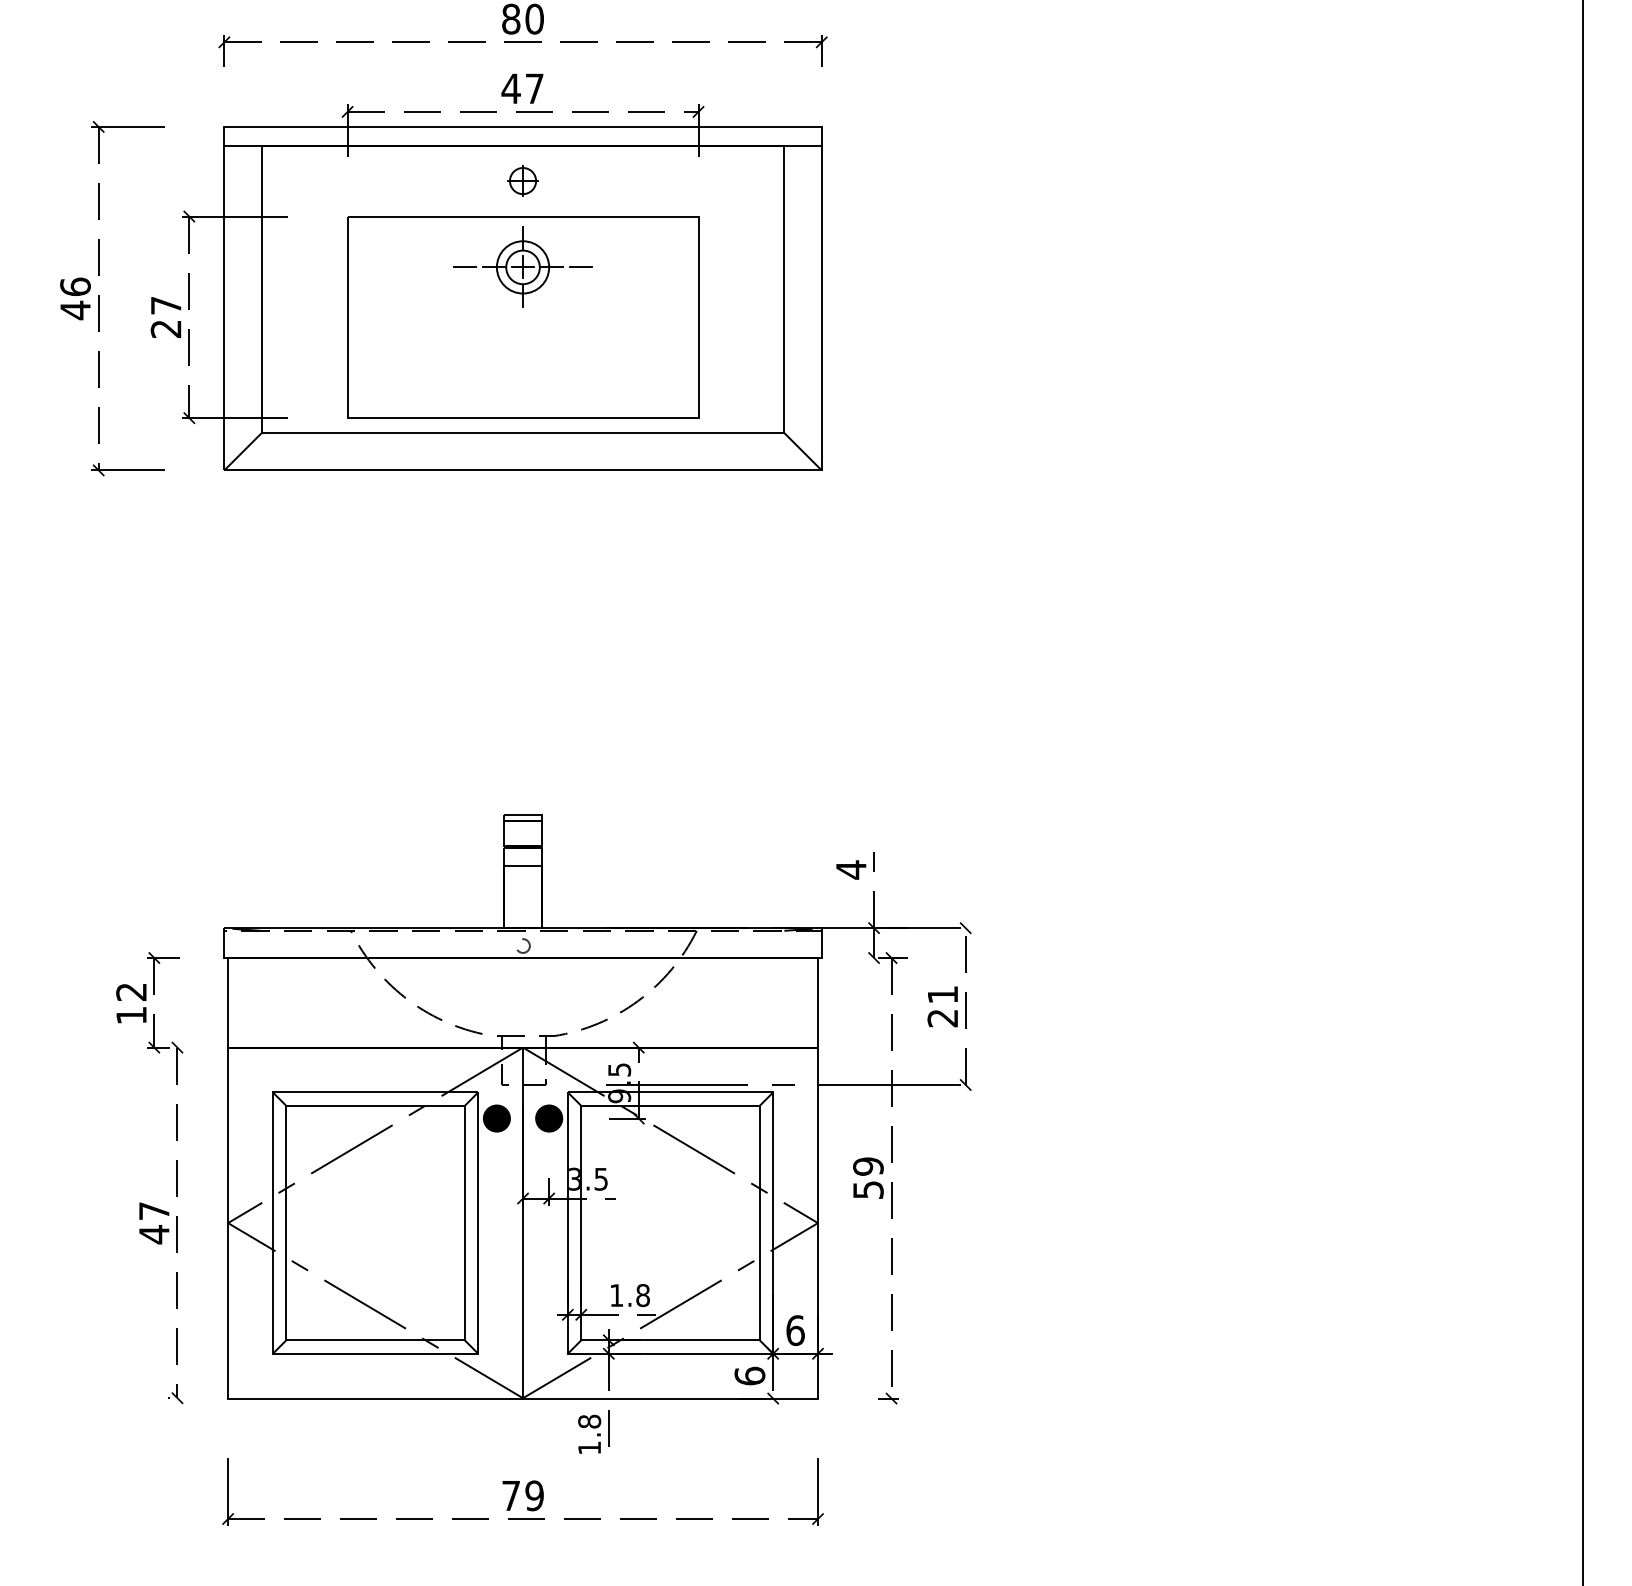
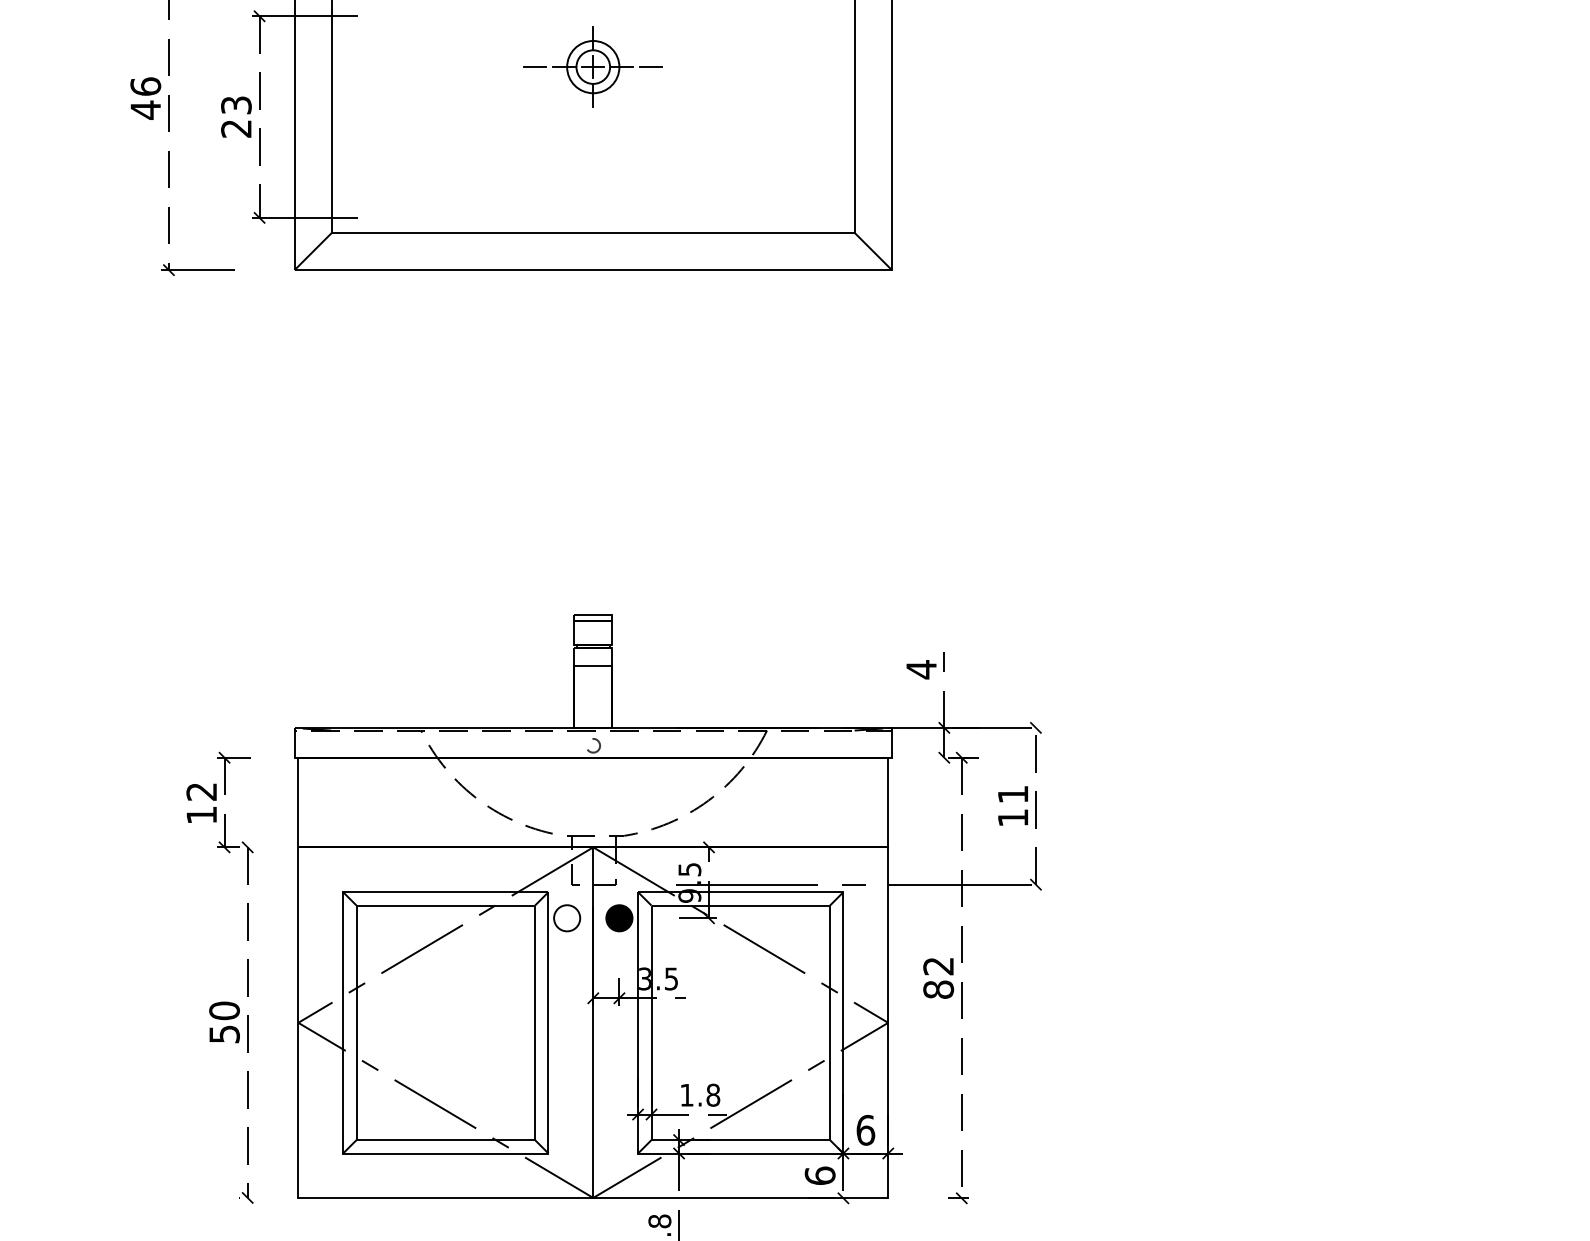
text: (165, 305) -> (235, 105), 27 -> 23
part: (523, 317) -> (593, 117), removed
text: (942, 1018) -> (1012, 818), 21 -> 11
fill: (496, 1118) -> (566, 918), removed
text: (868, 1178) -> (938, 978), 59 -> 82
text: (153, 1222) -> (223, 1022), 47 -> 50

